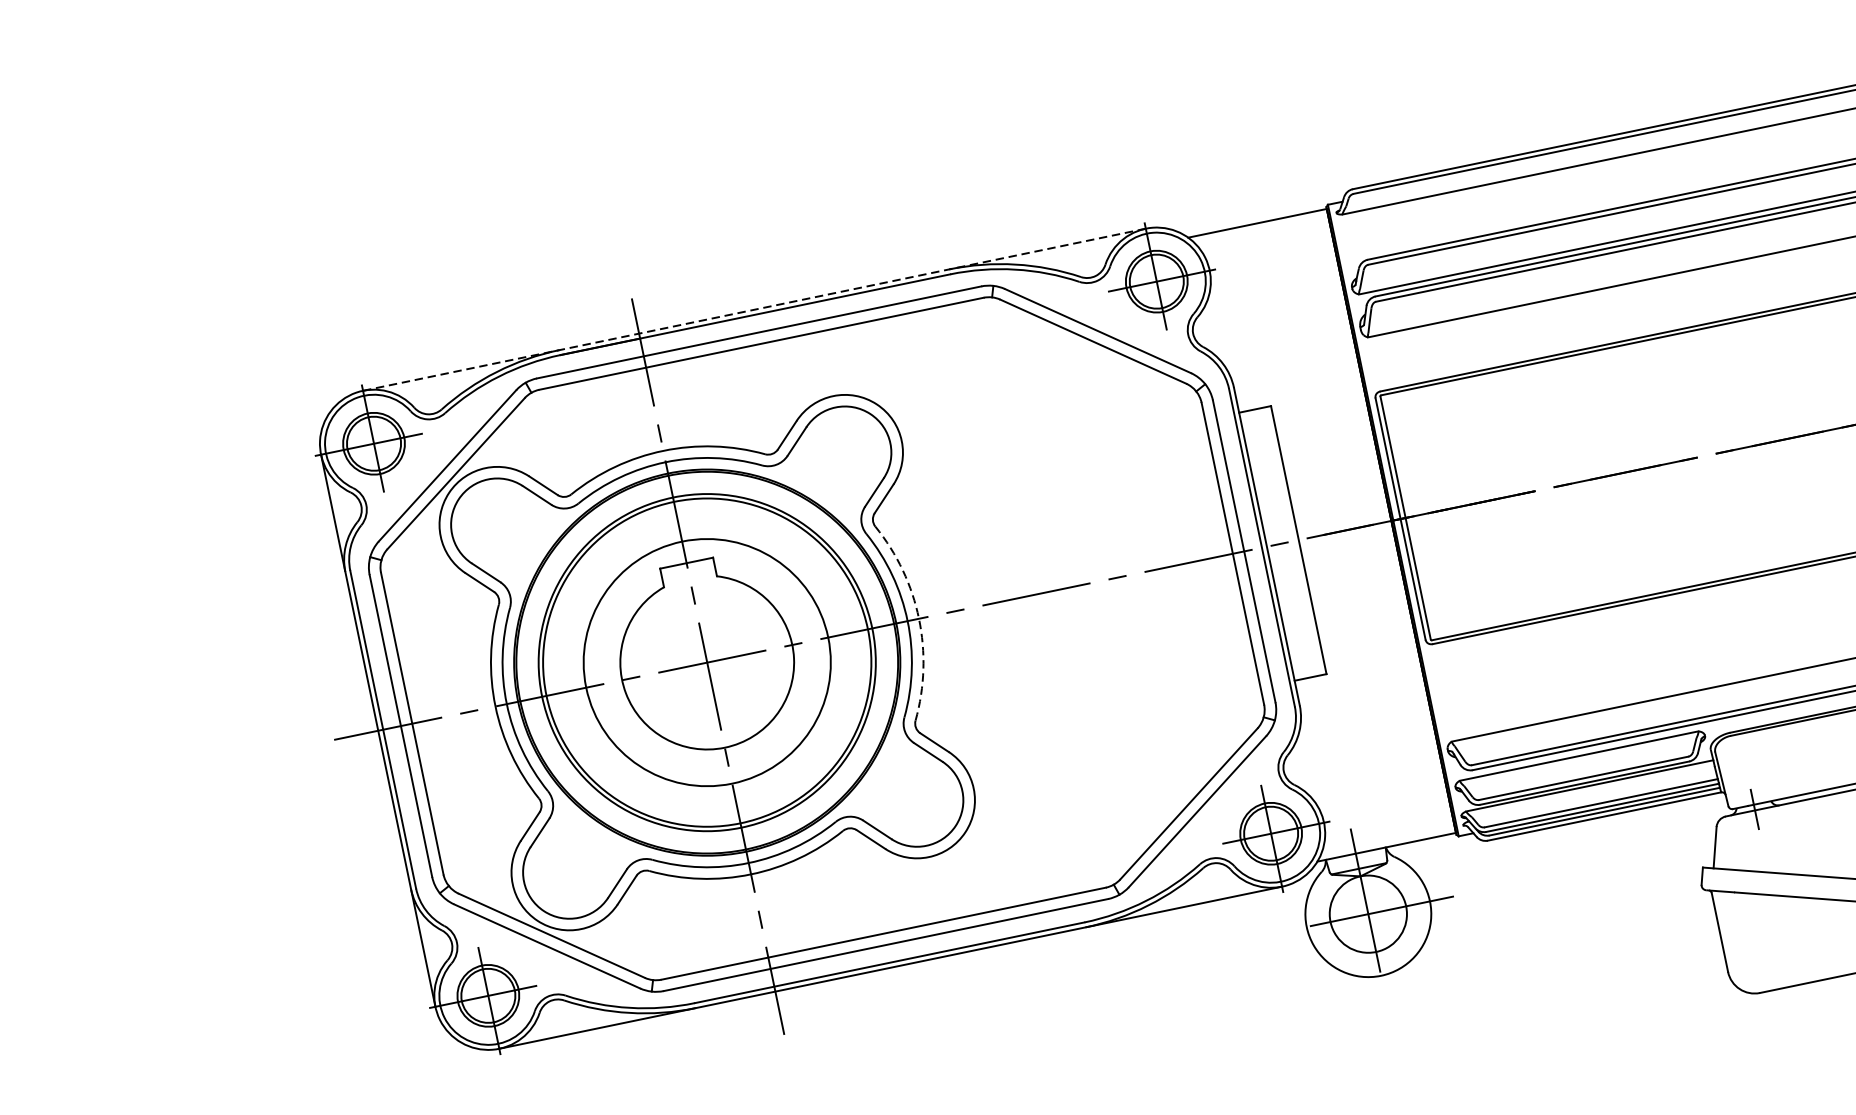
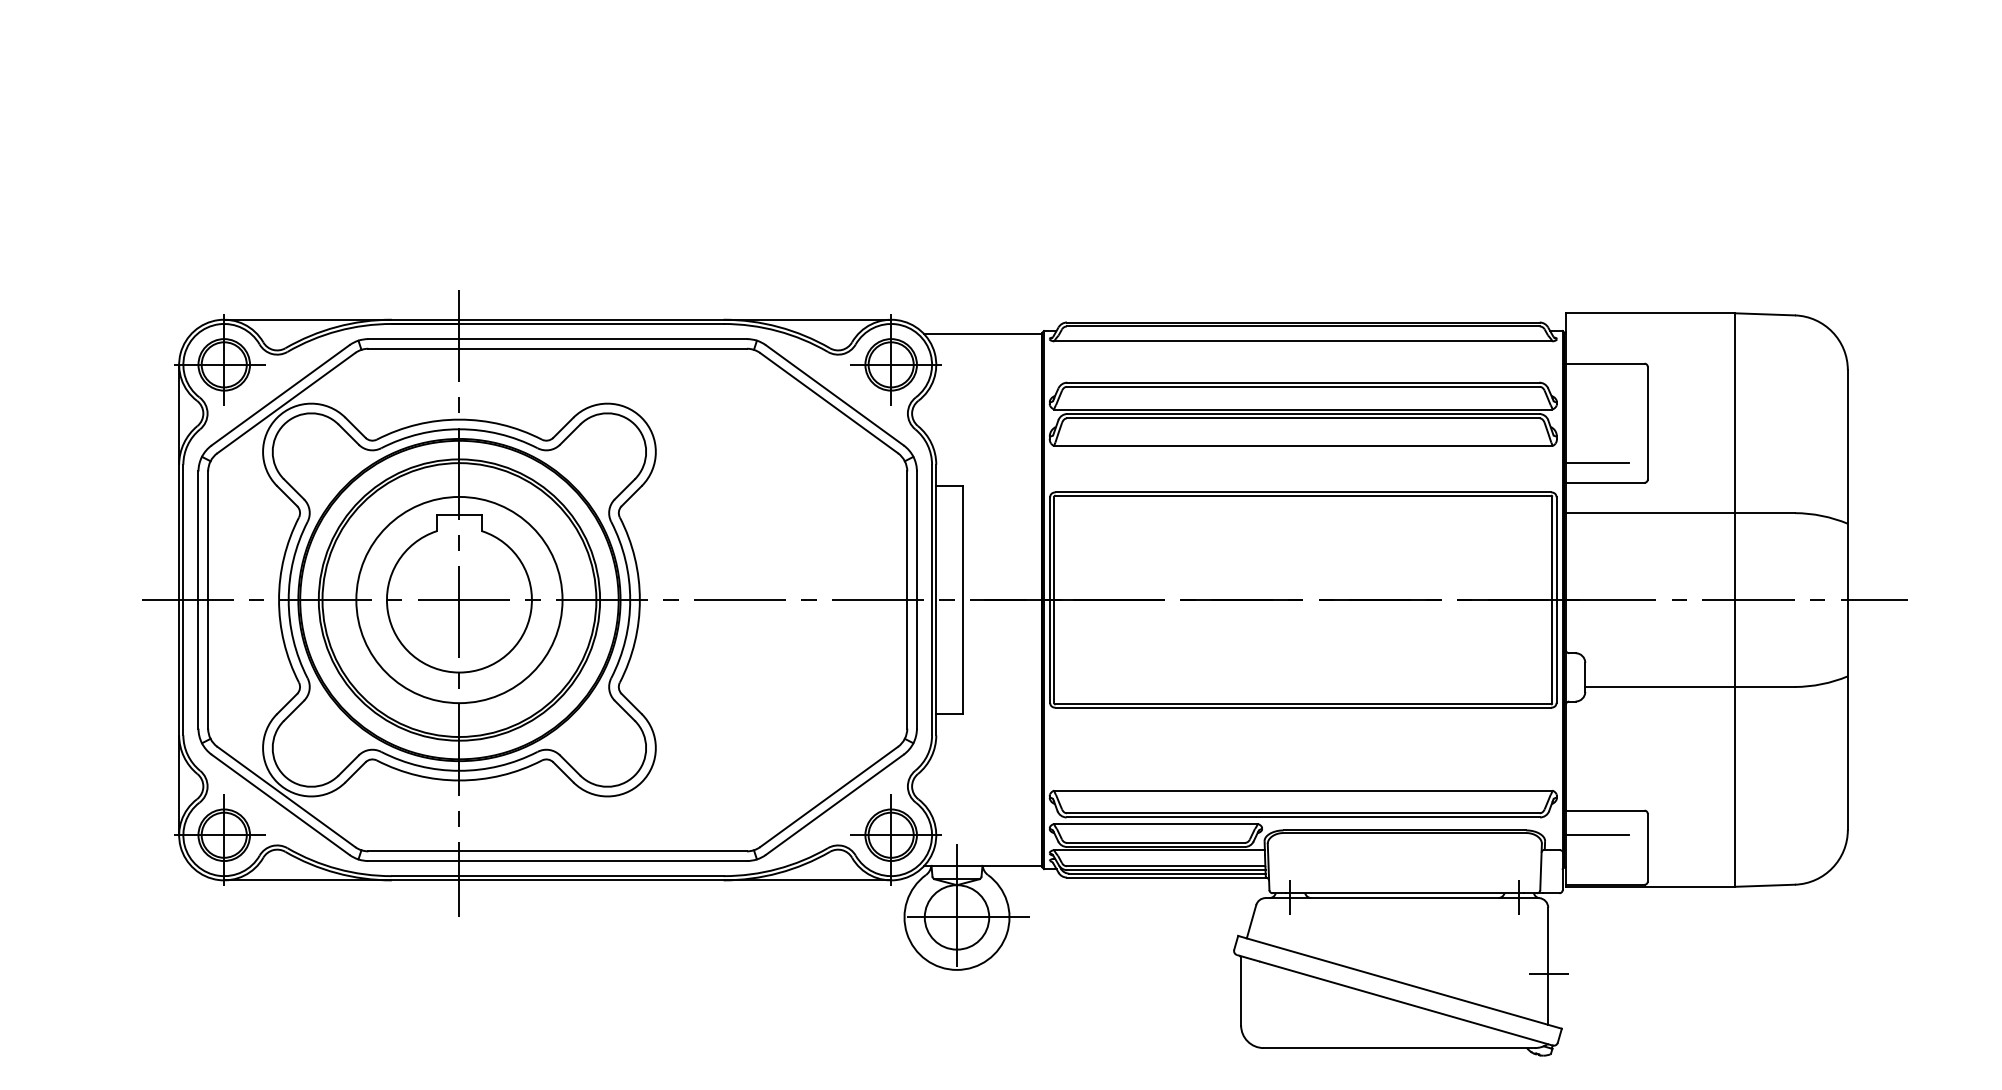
line: (755, 309) -> (558, 319), dashed -> solid
arc: (918, 619) -> (639, 600), dashed -> solid

